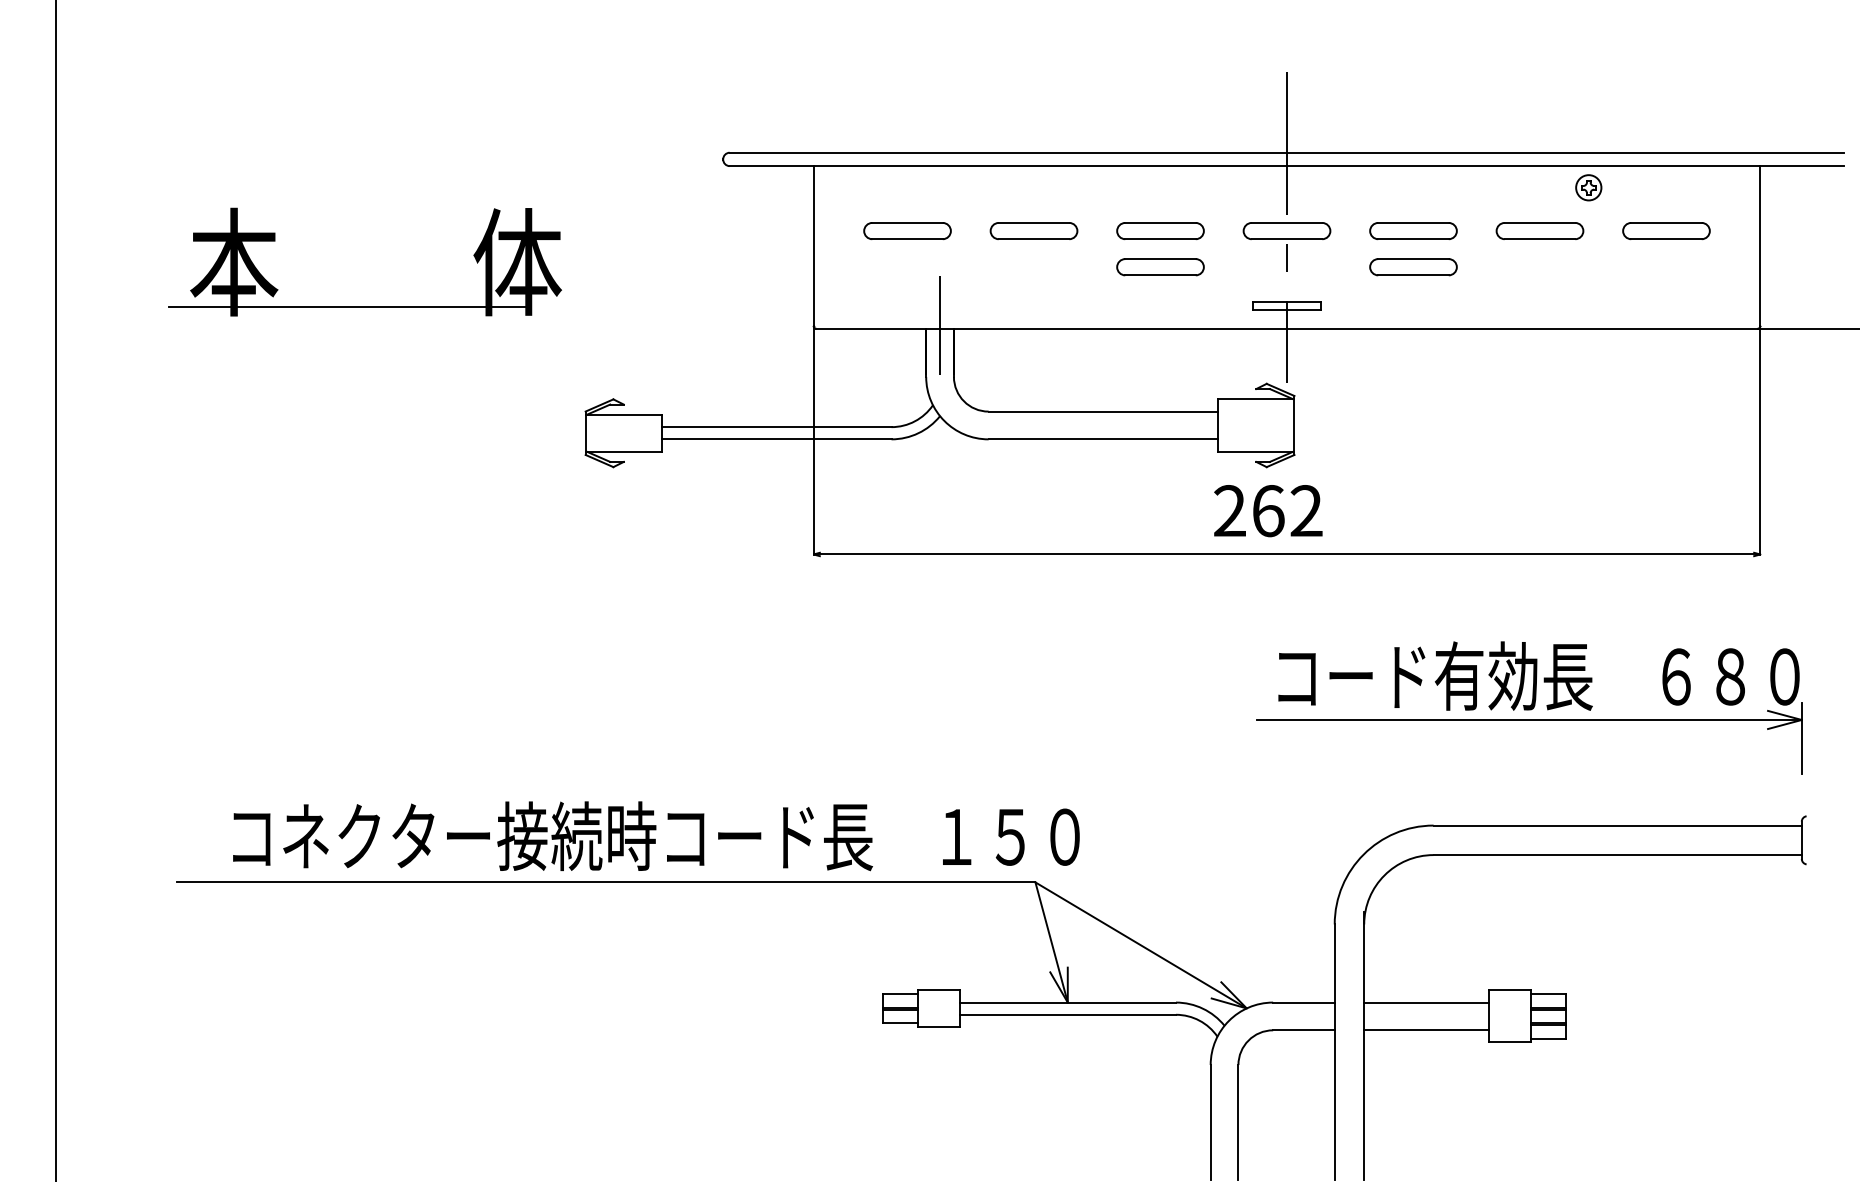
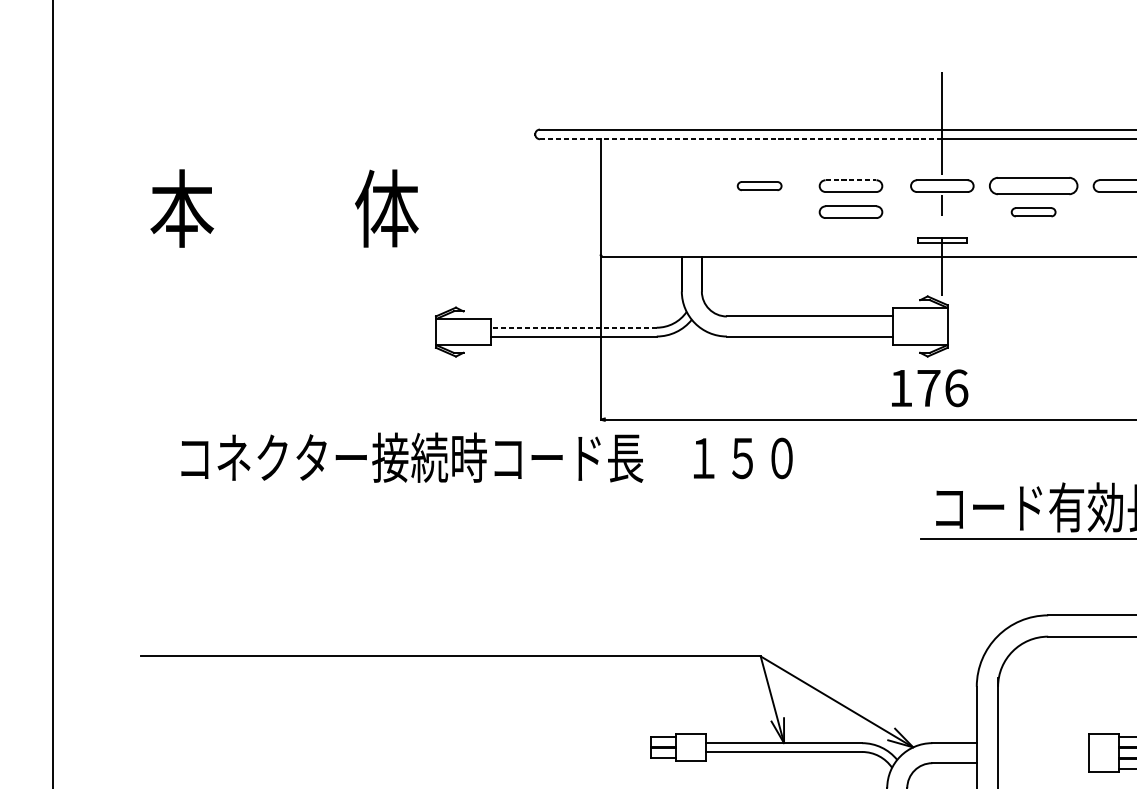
line: (1008, 166) -> (741, 139), solid -> dashed
line: (1161, 222) -> (851, 179), solid -> dashed
part: (1033, 230) -> (759, 185), size x0.7
part: (907, 231) -> (668, 186), removed
part: (1413, 231) -> (1033, 186), size x1.4
part: (1413, 267) -> (1033, 212), size x0.7
line: (349, 307) -> (265, 241), removed
line: (940, 325) -> (692, 254), removed
line: (776, 427) -> (573, 327), solid -> dashed
text: (1268, 511) -> (928, 388), 262 -> 176
text: (656, 836) -> (487, 457), moved
line: (1426, 1002) -> (1043, 743), removed
line: (1426, 1030) -> (1043, 763), removed

